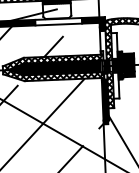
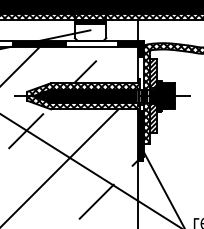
hatch: (114, 45) -> (153, 73), added
hatch: (116, 85) -> (153, 118), added

